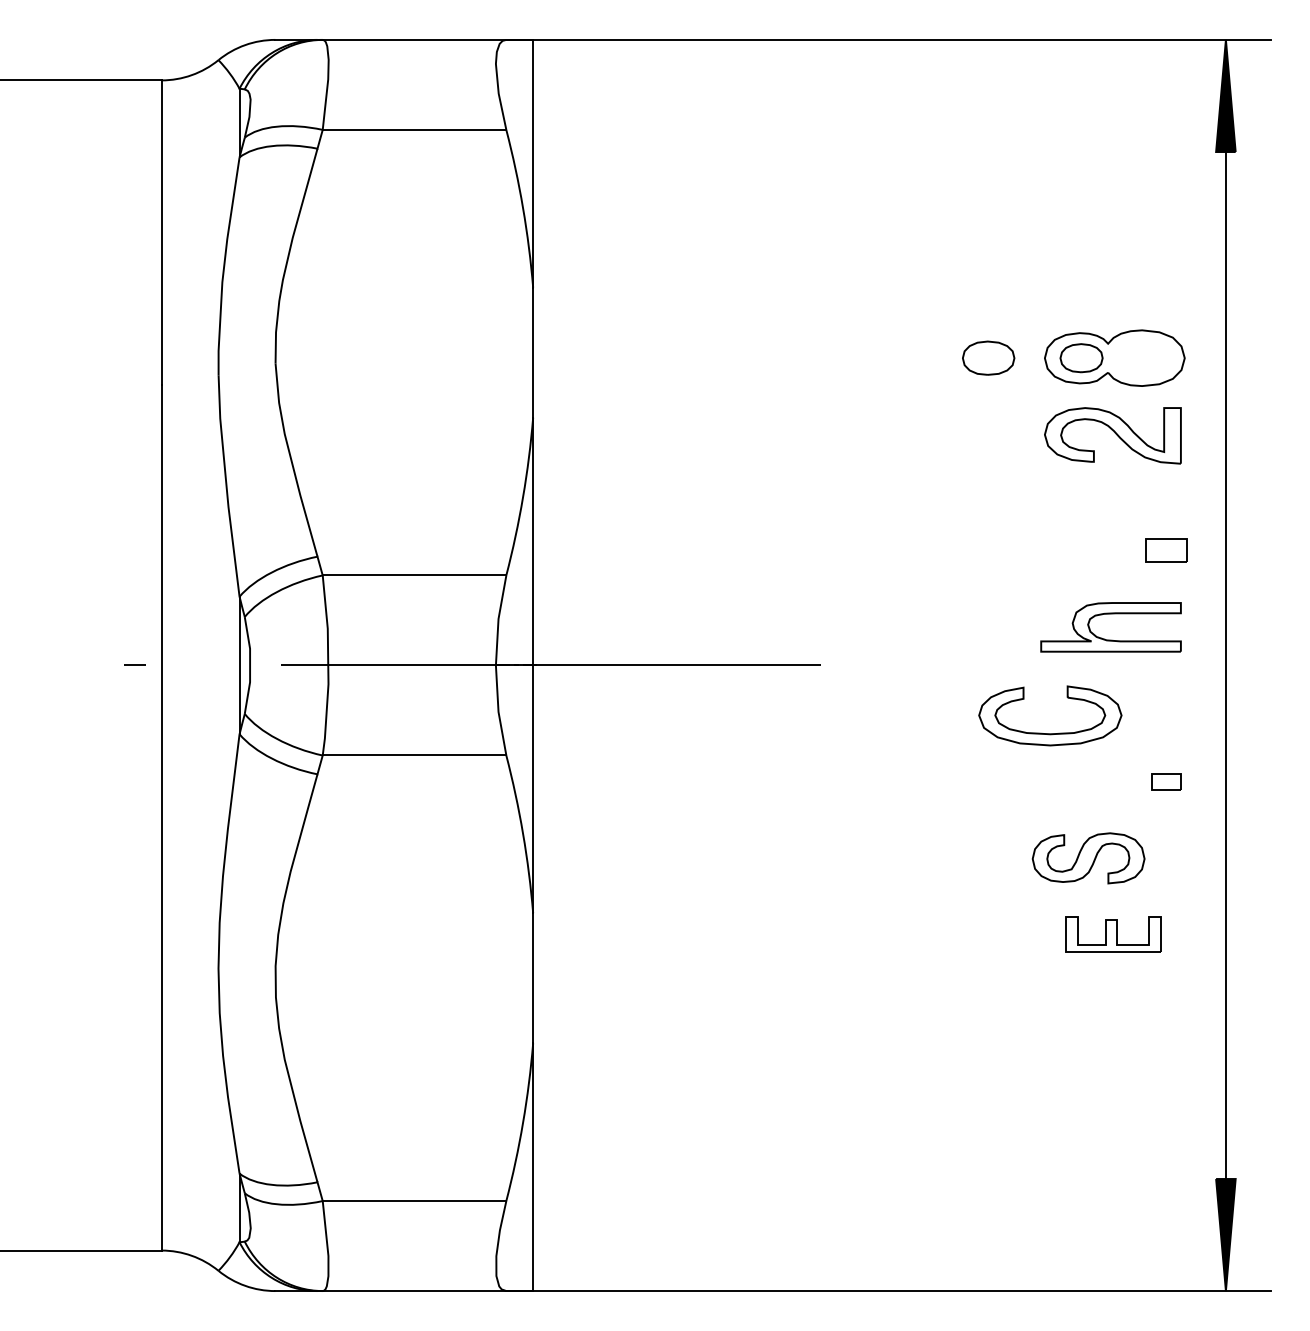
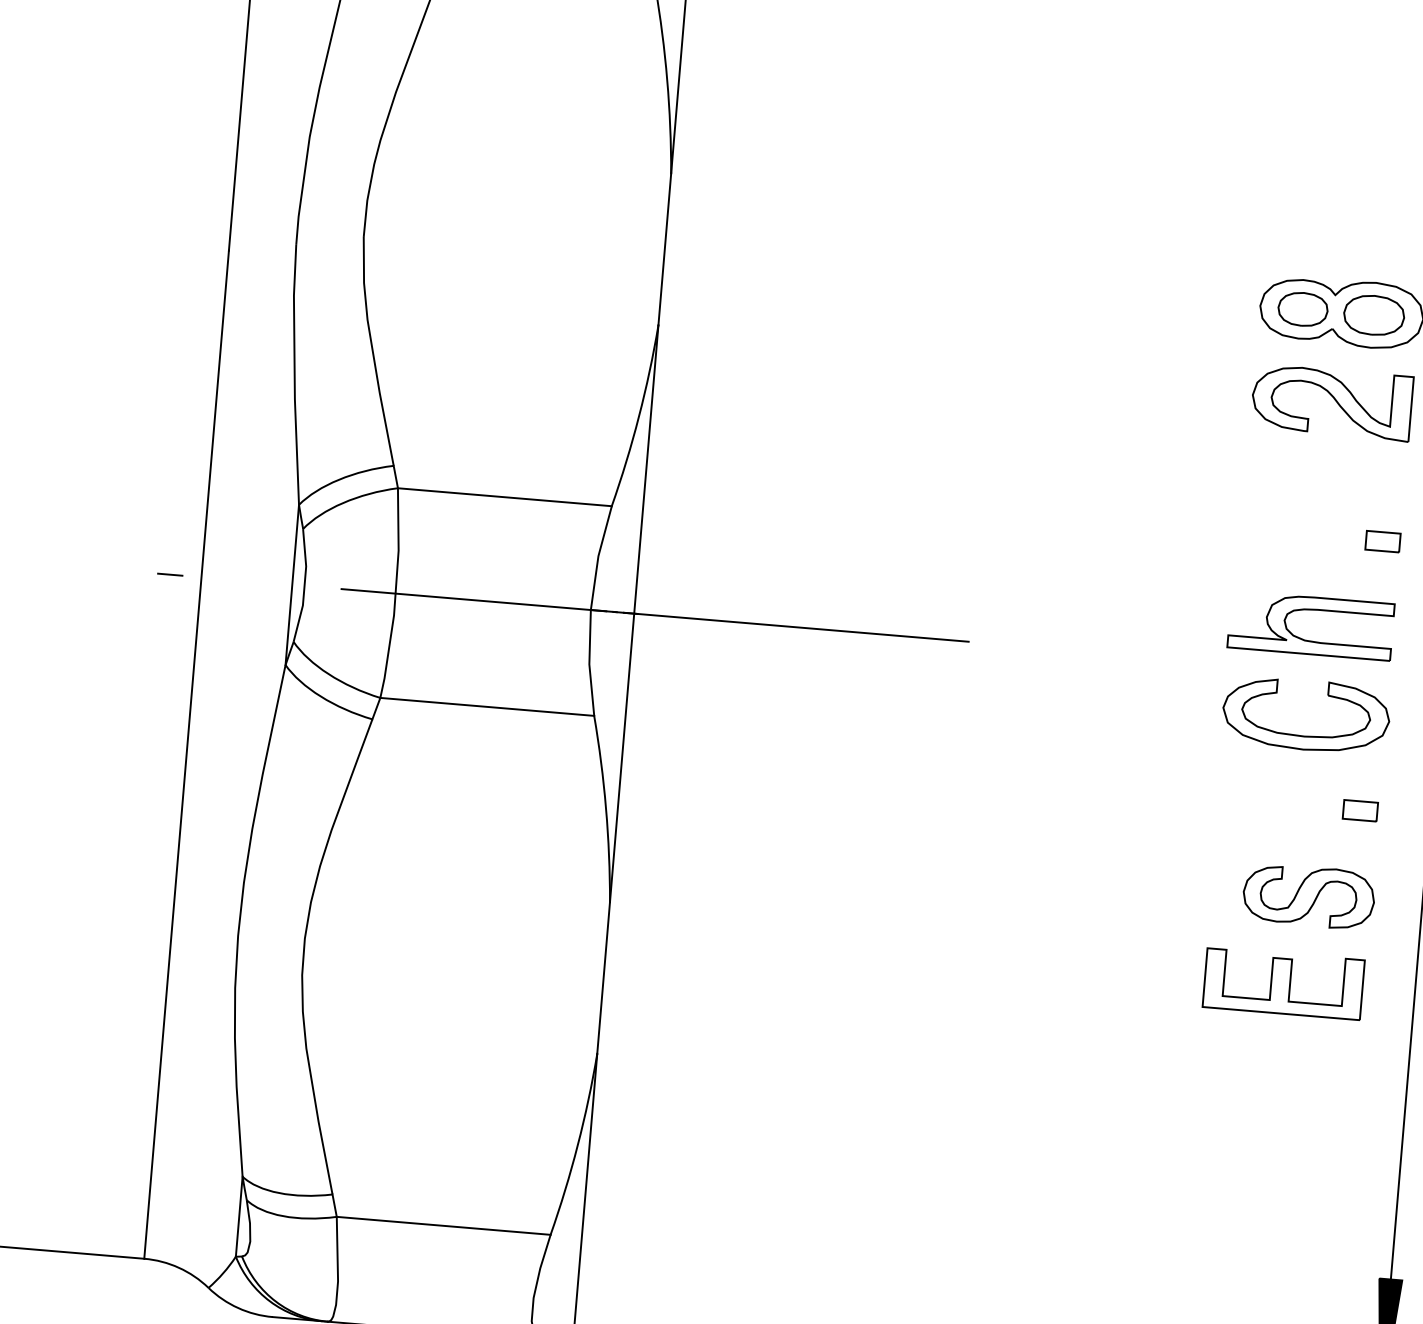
part: (988, 357) -> (1374, 314), moved
part: (1166, 550) -> (1383, 541), size x0.71
part: (1050, 733) -> (1304, 735), moved
part: (1088, 858) -> (1308, 896), moved
part: (1113, 934) -> (1283, 983), size x1.43

